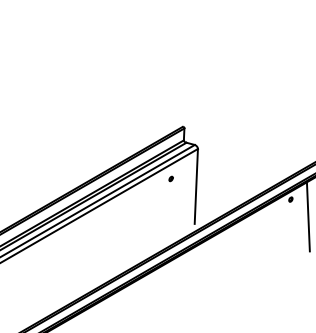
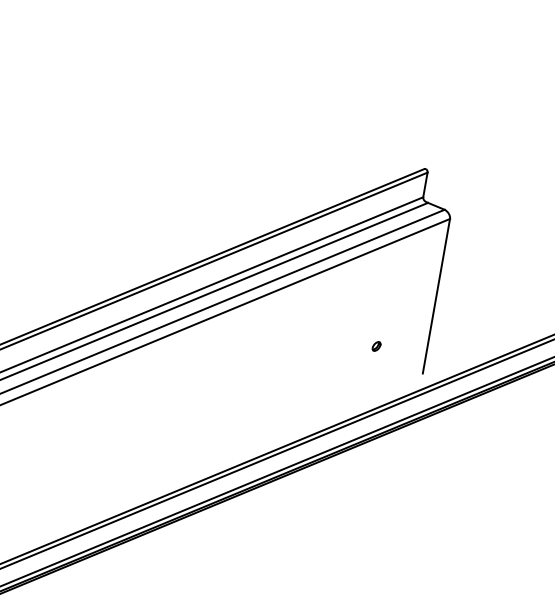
part: (170, 178) -> (375, 345), moved

